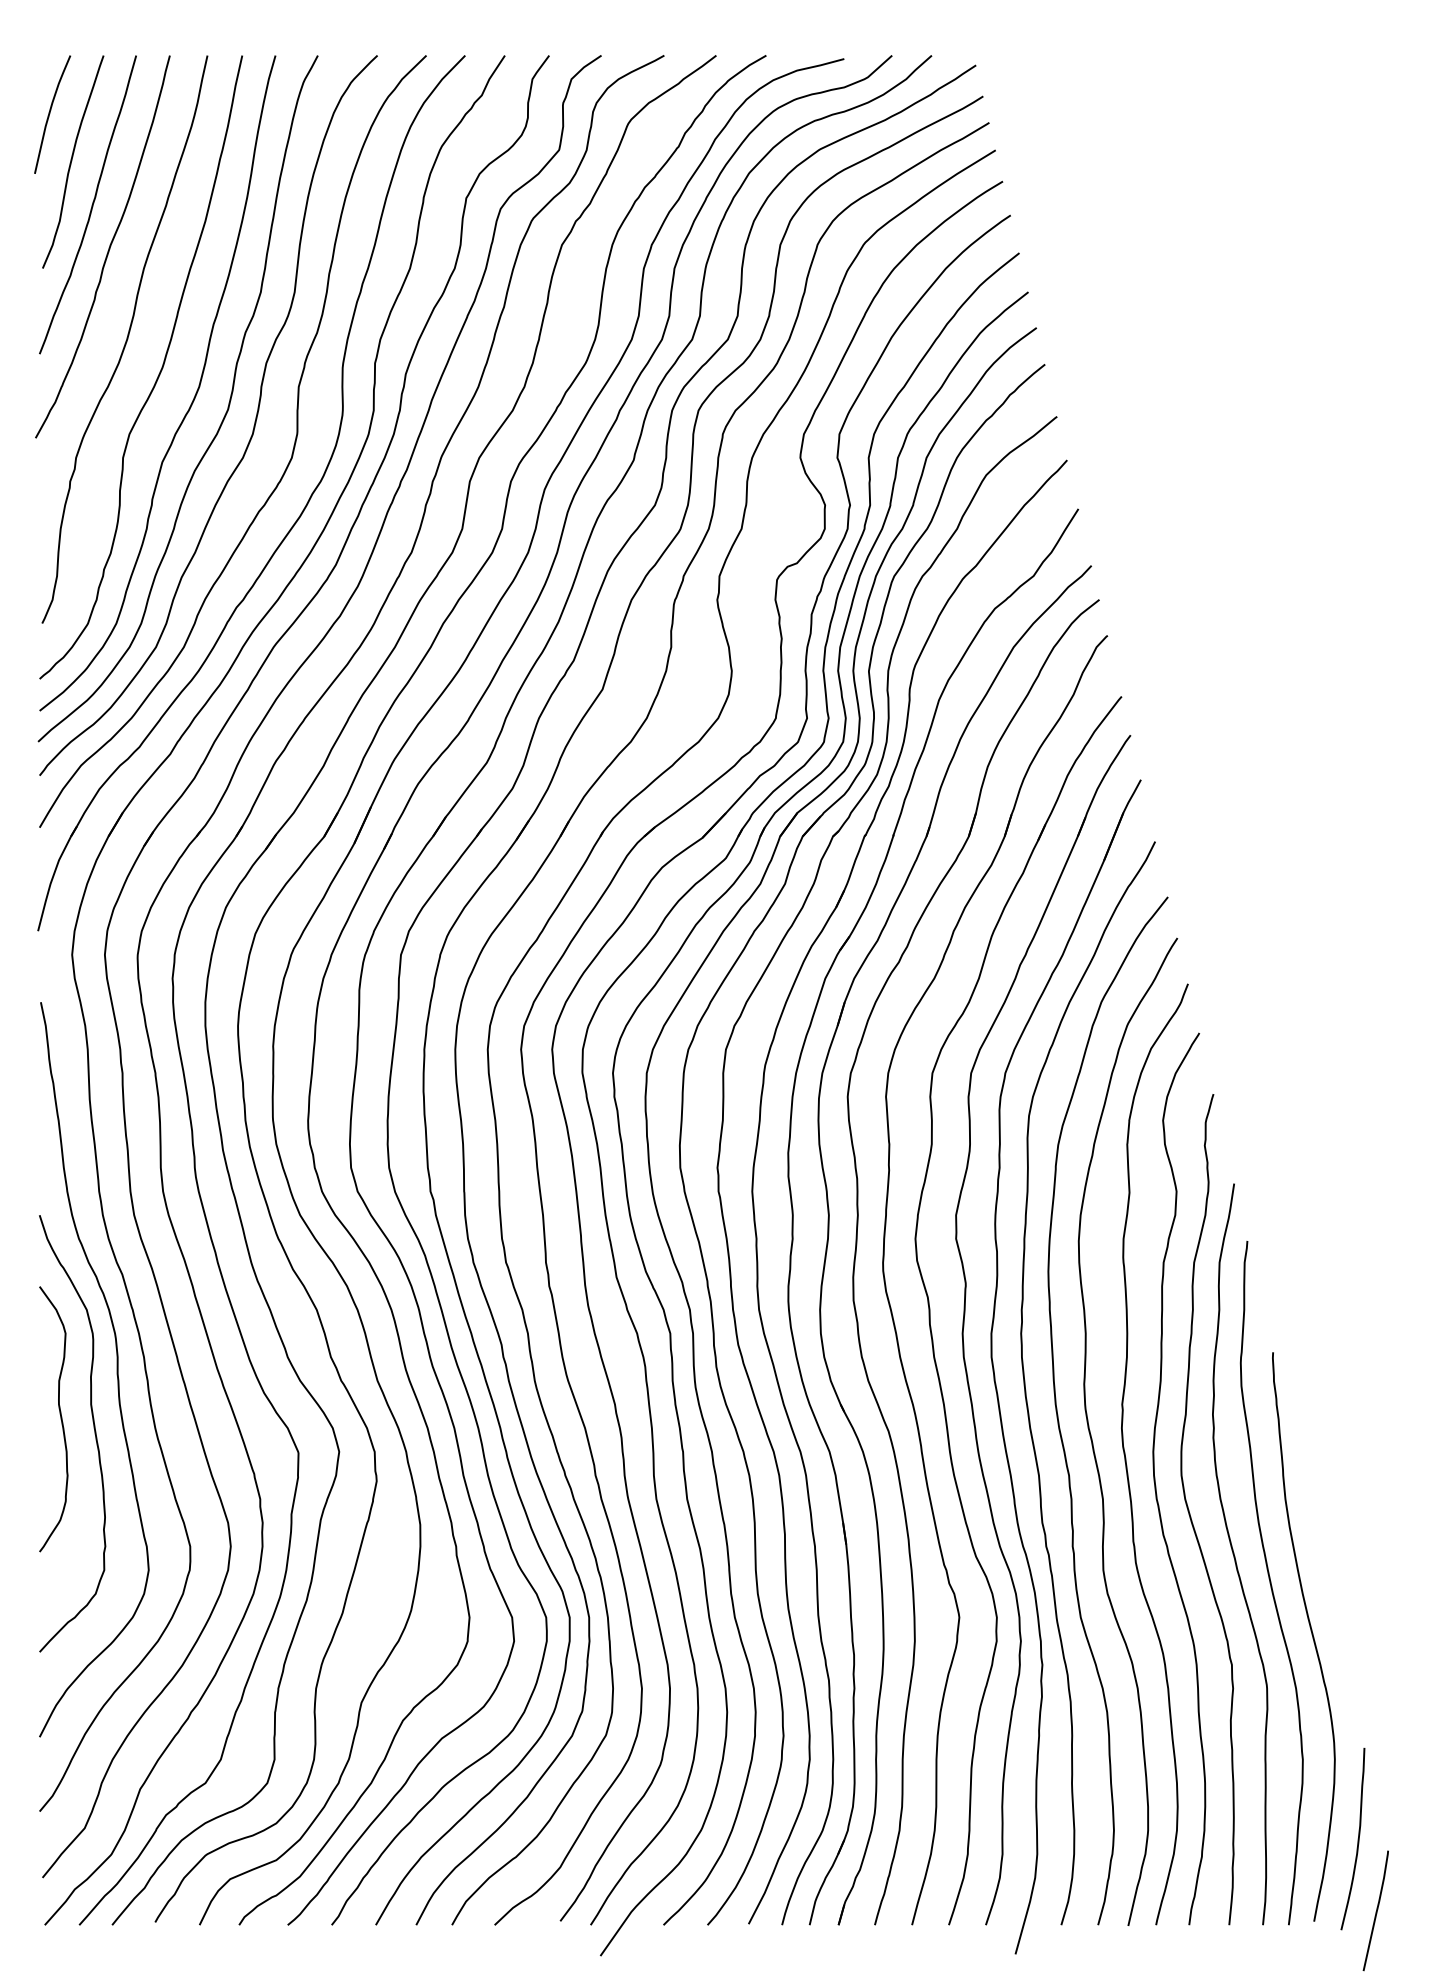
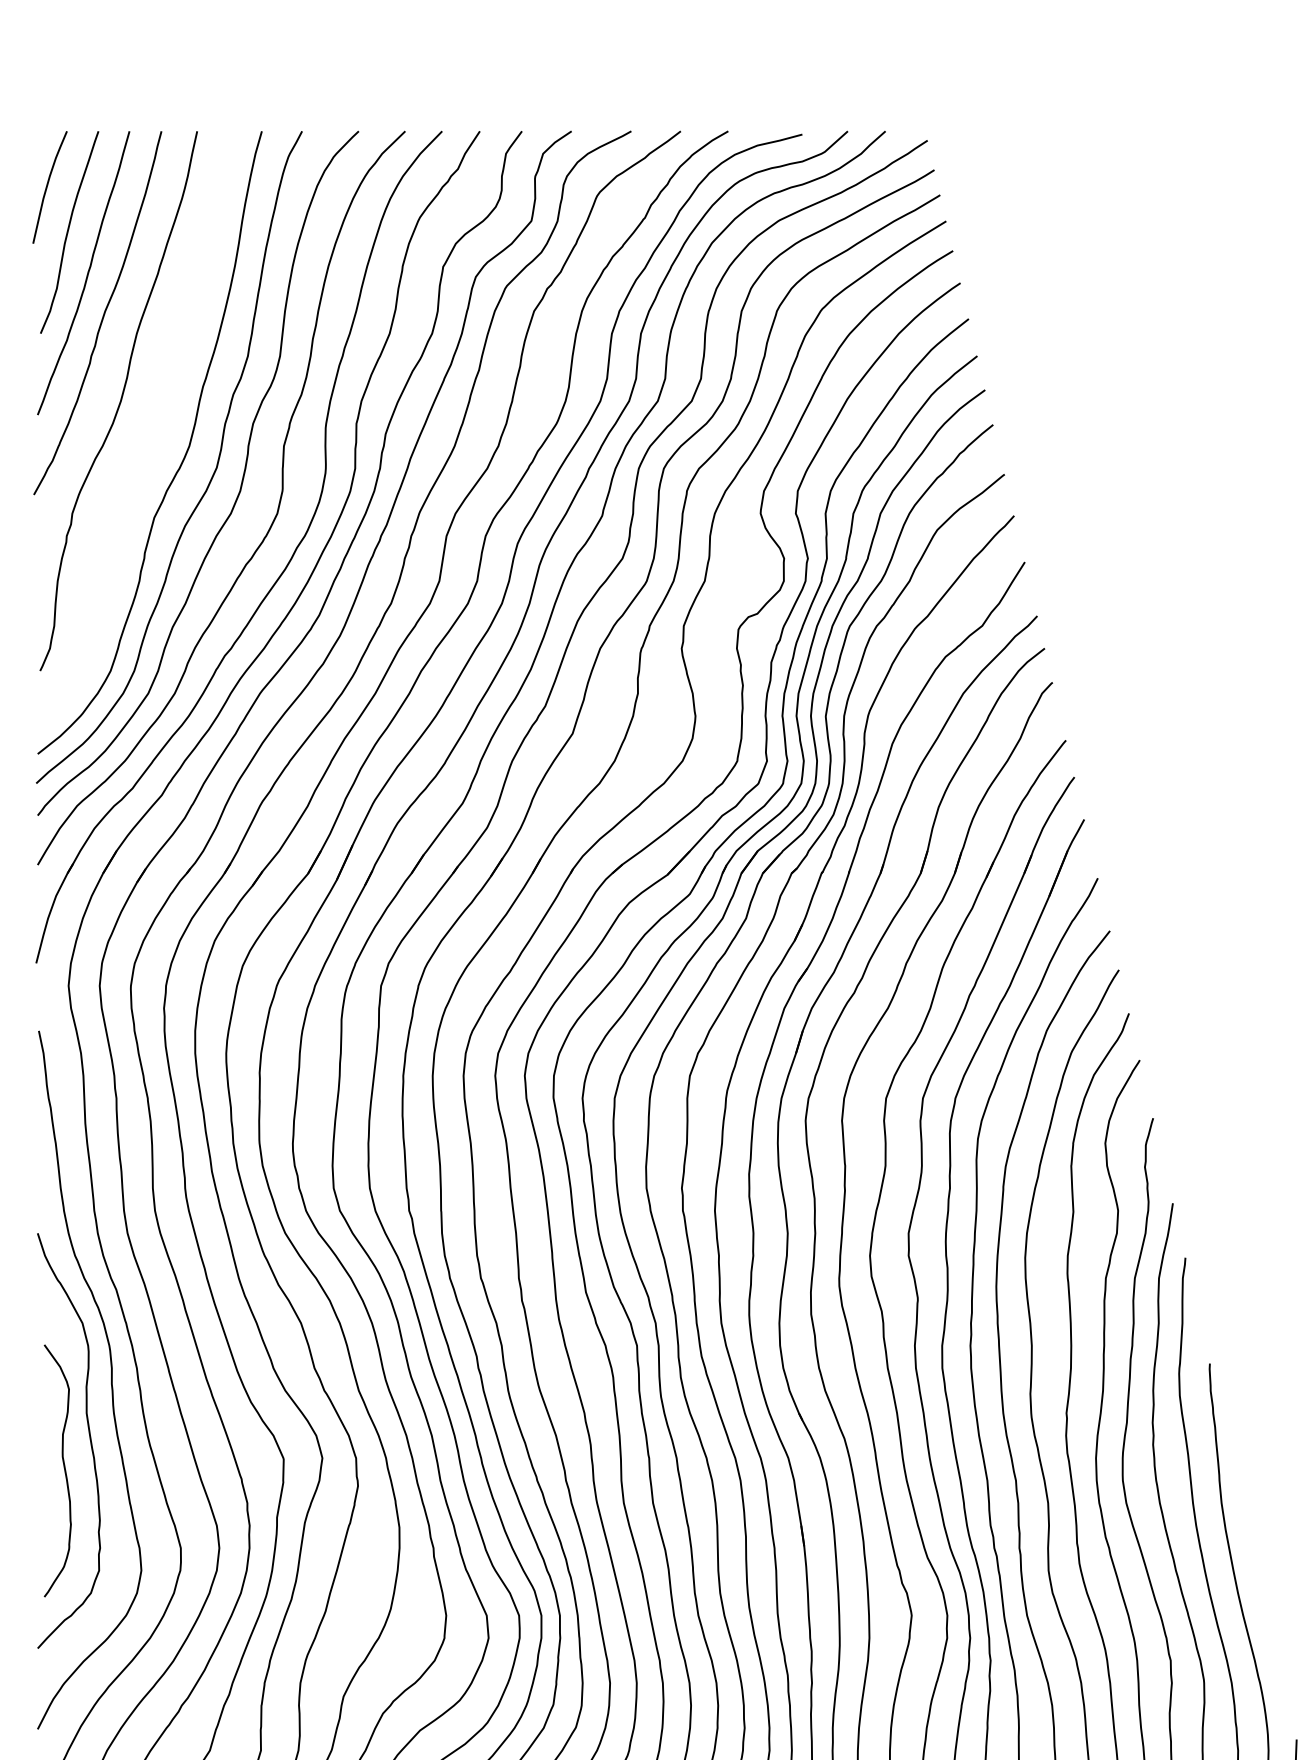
curve: (157, 376) -> (149, 436), removed
curve: (60, 1419) -> (64, 1471), moved

